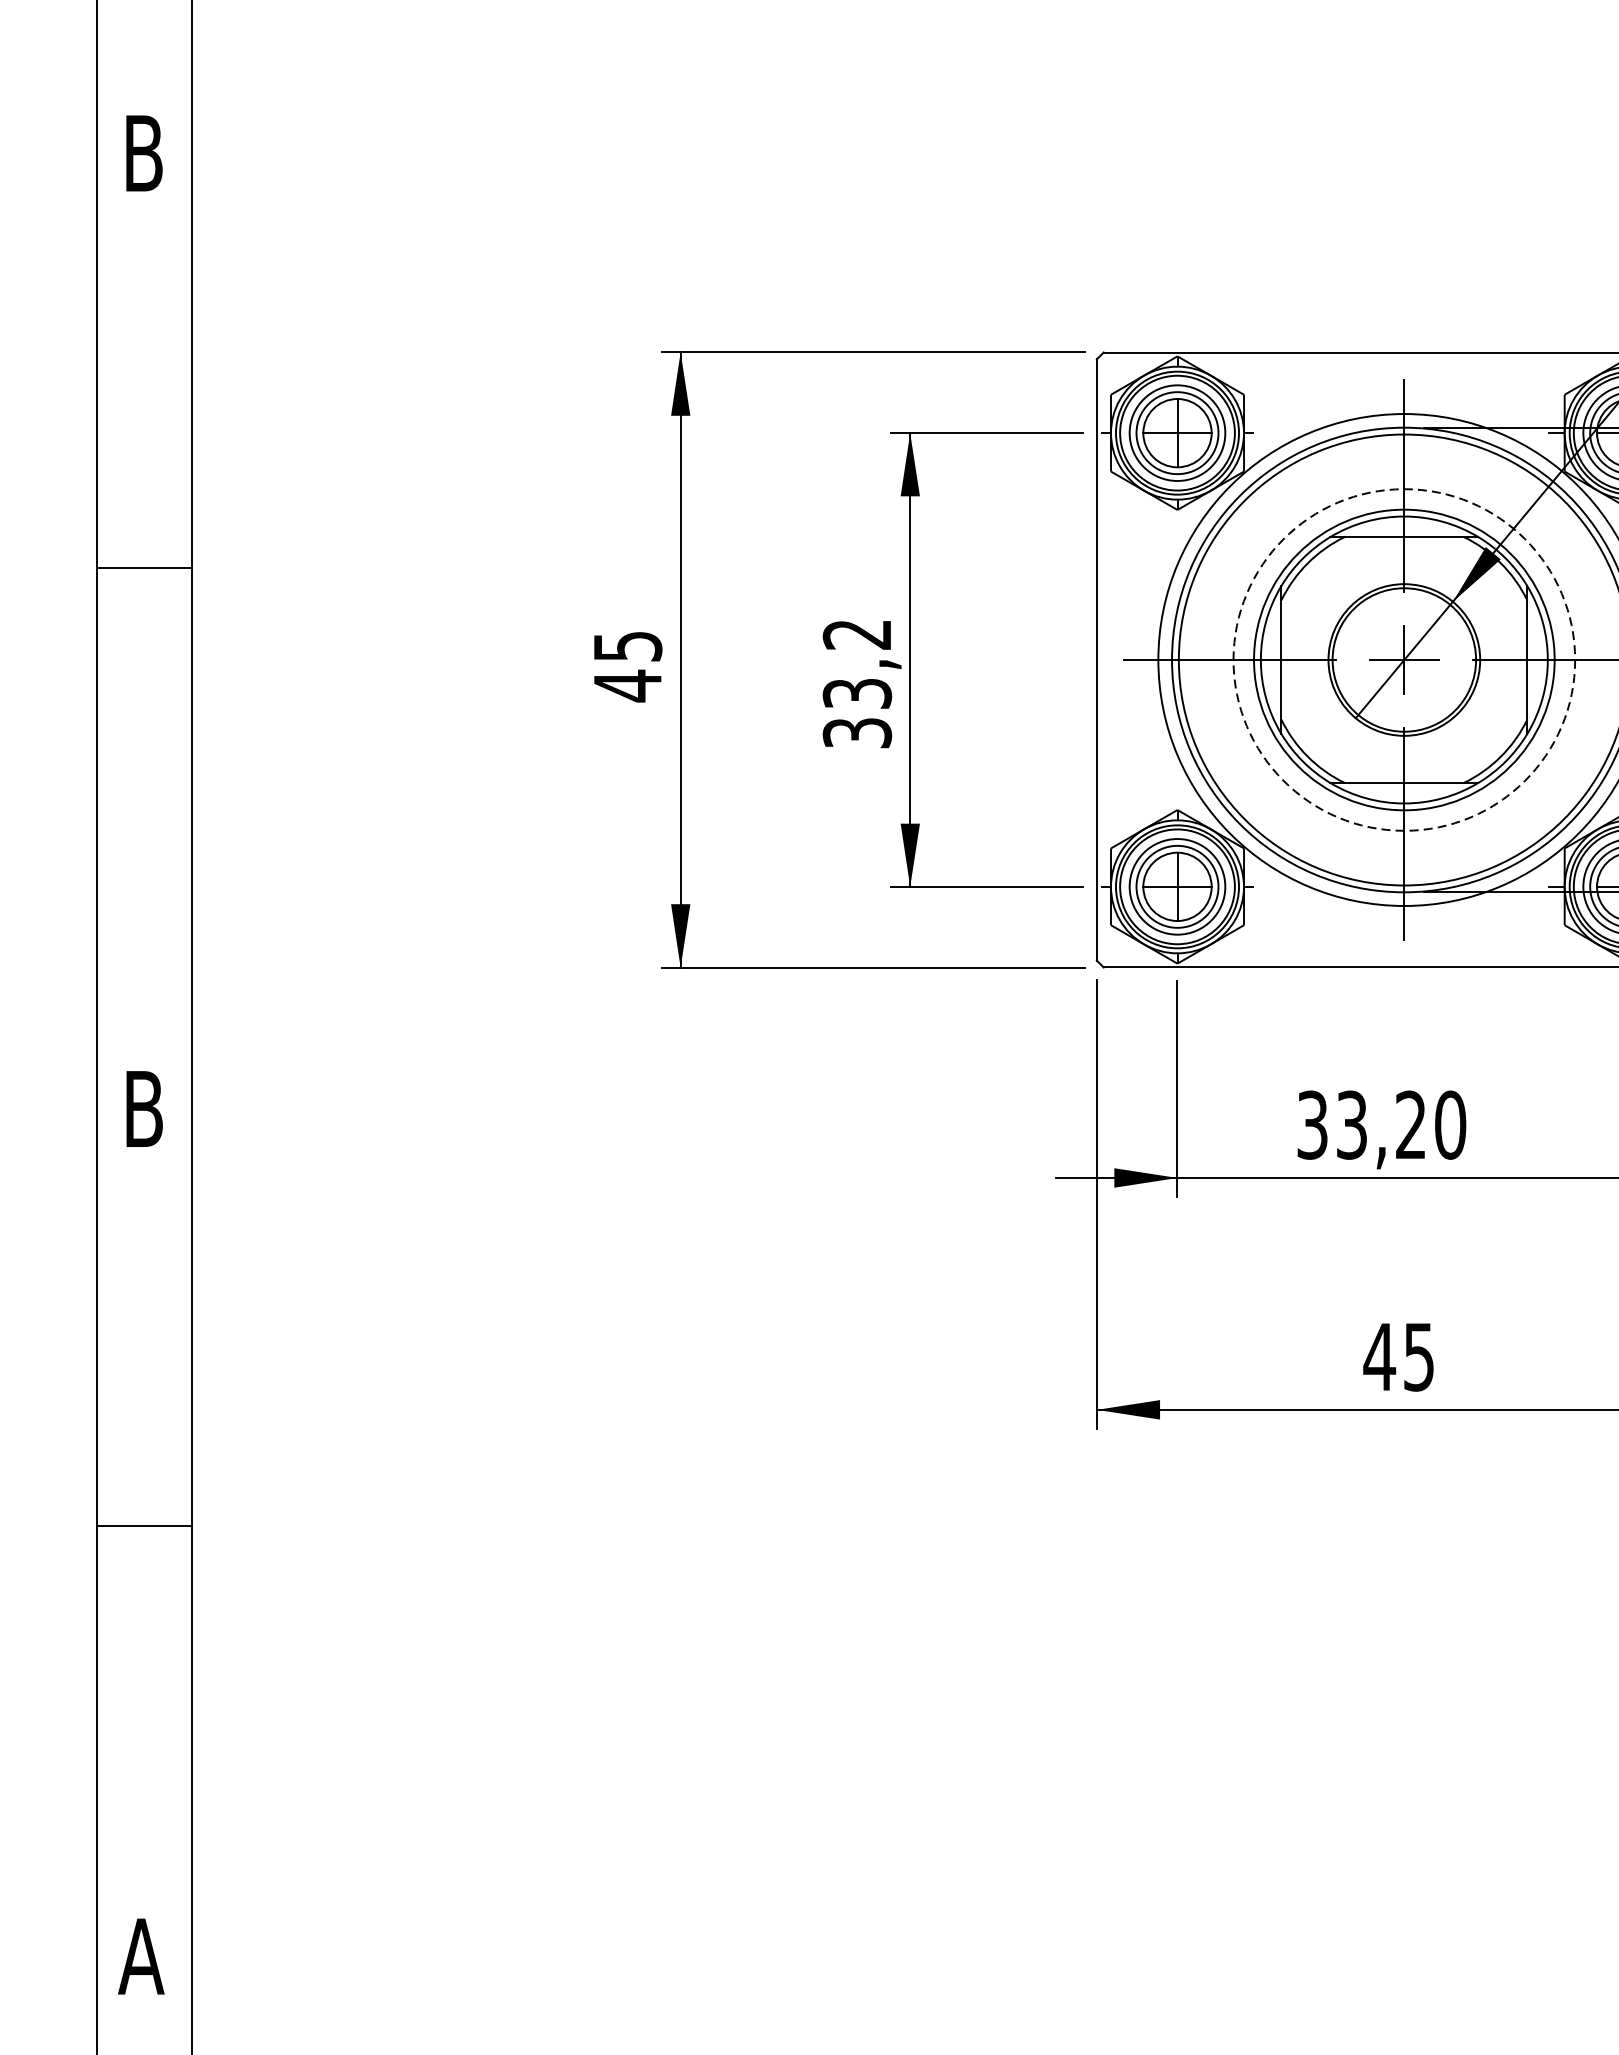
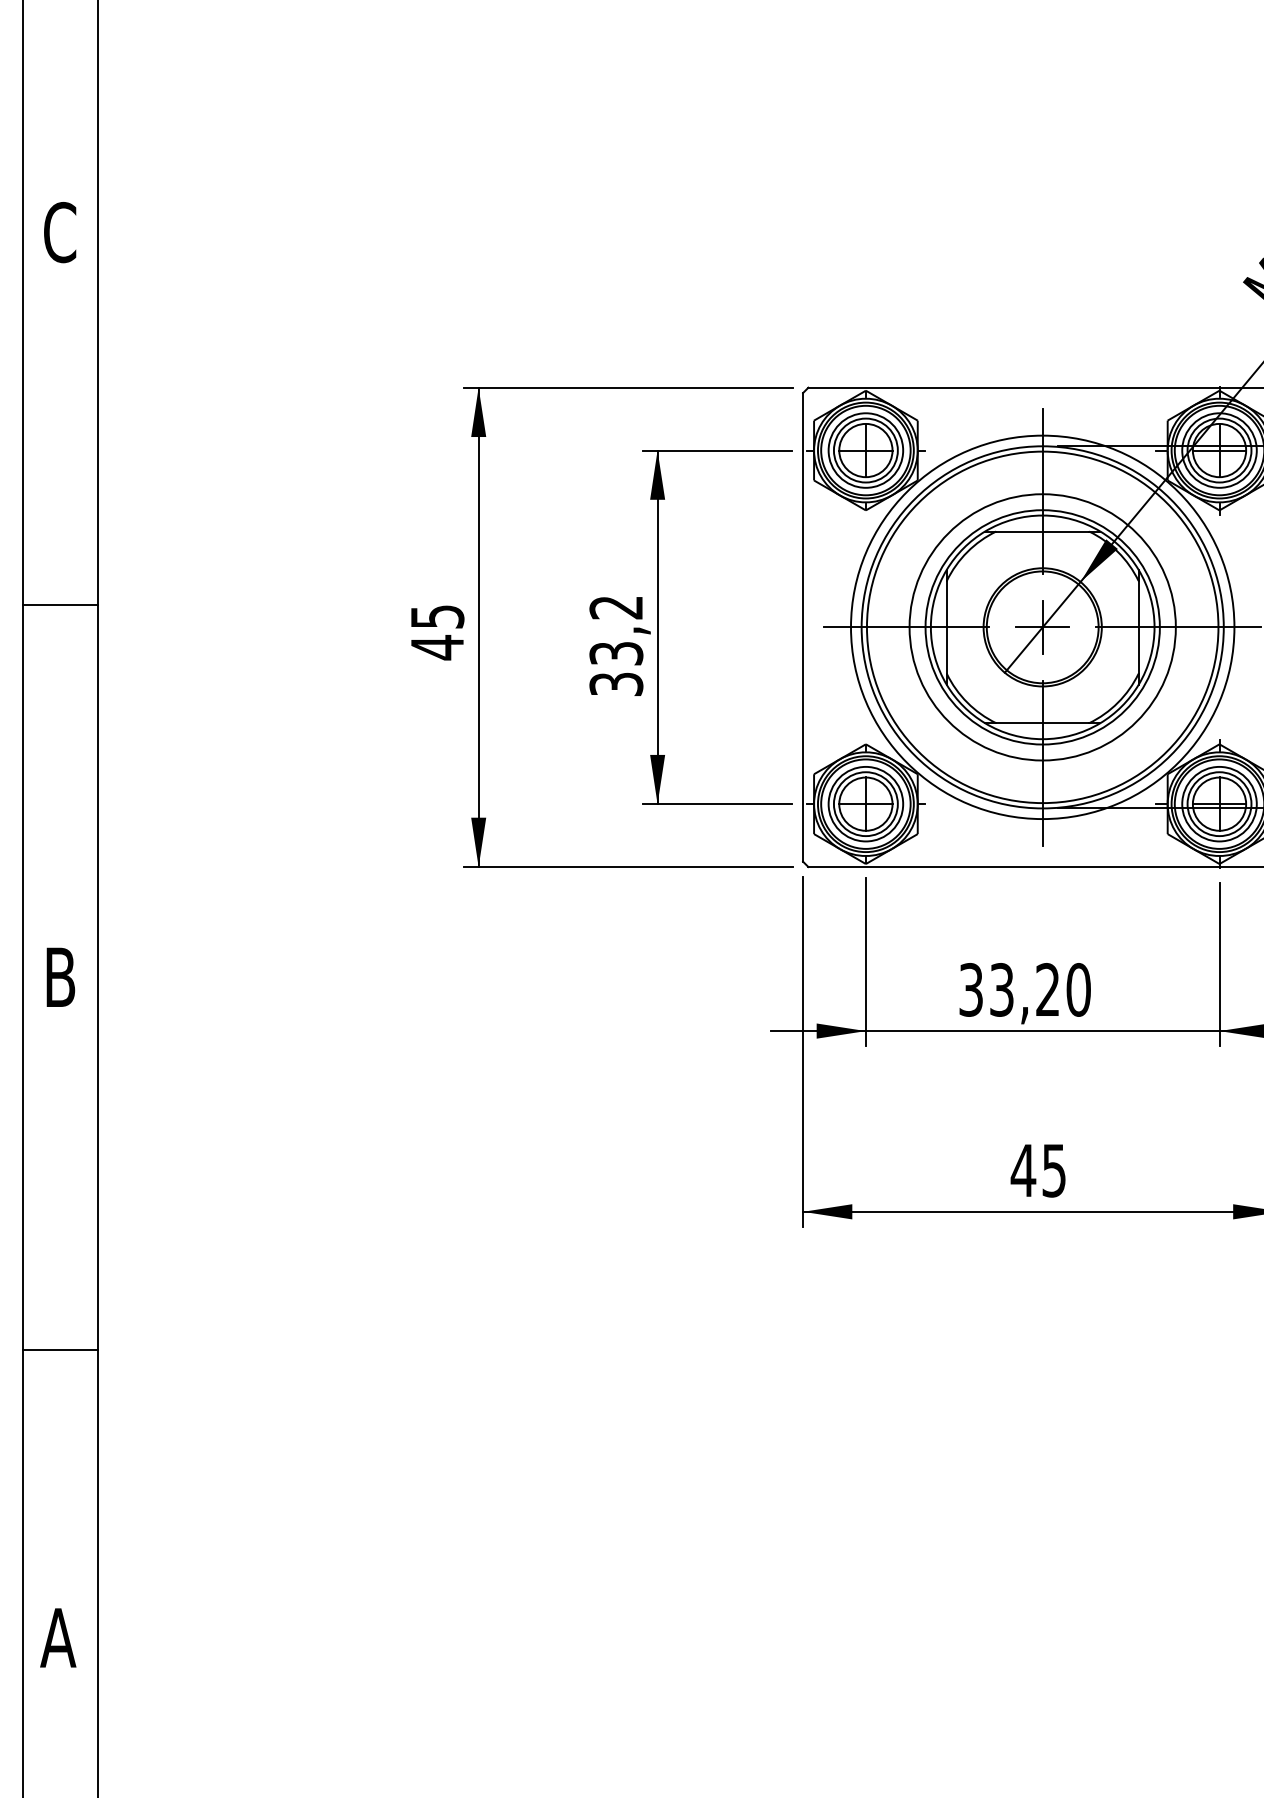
text: (144, 153) -> (60, 232), B -> C
line: (144, 567) -> (60, 604), moved
circle: (1404, 660) -> (1042, 627), dashed -> solid
line: (144, 1526) -> (60, 1350), moved

